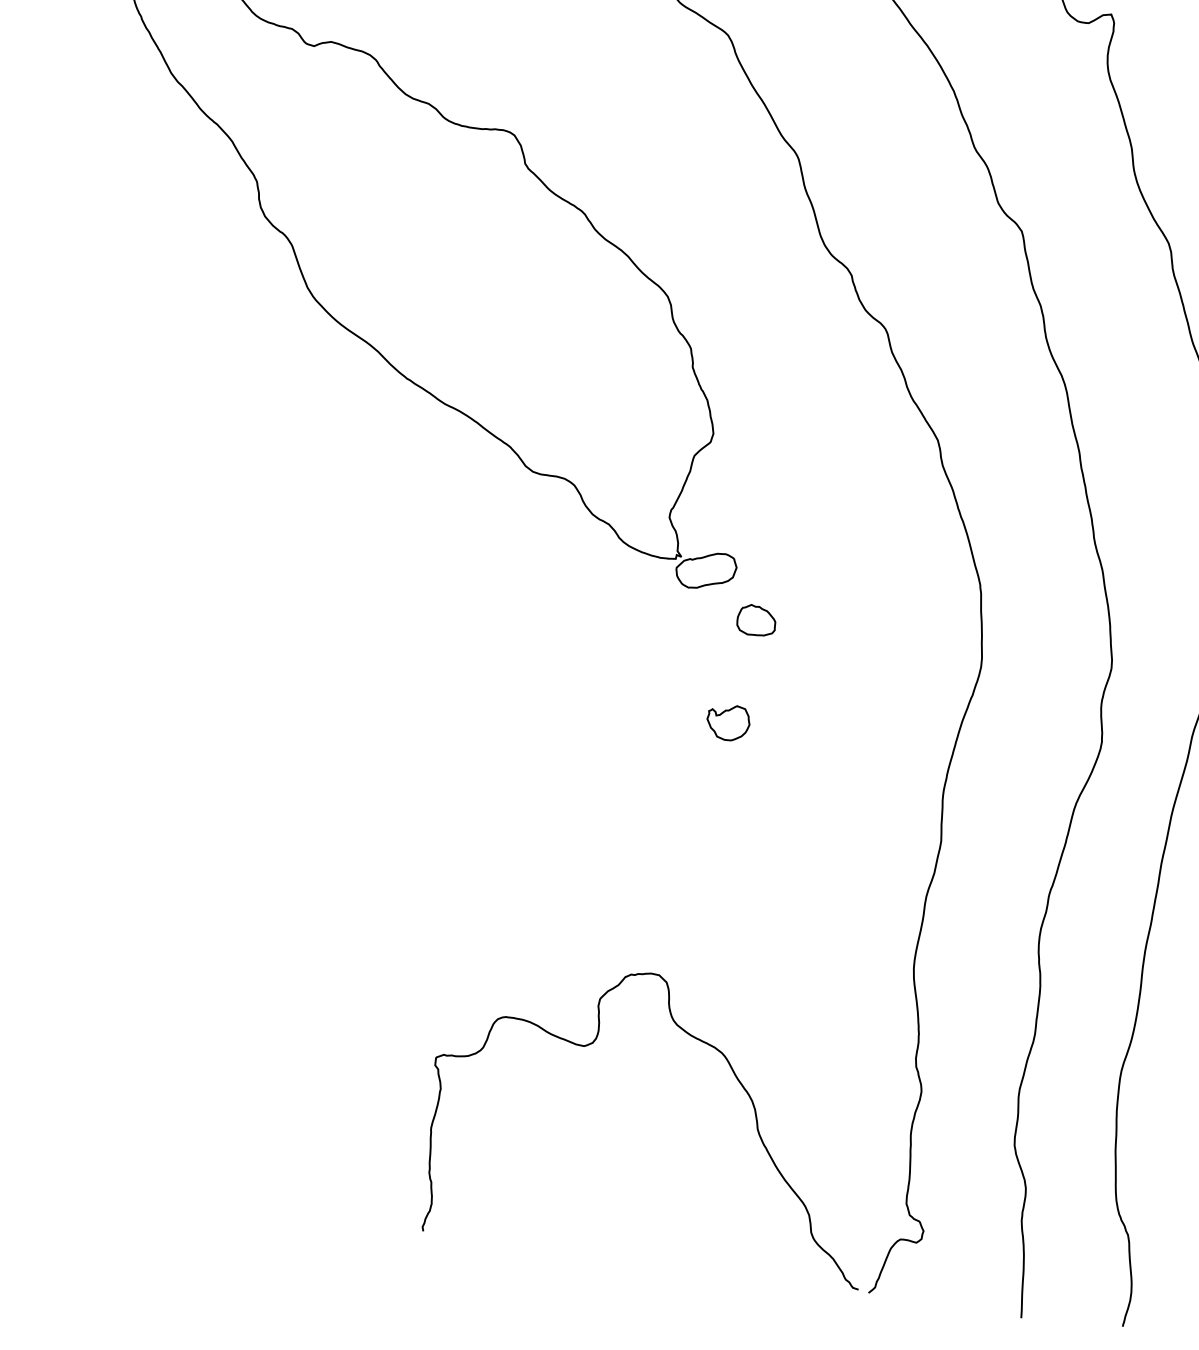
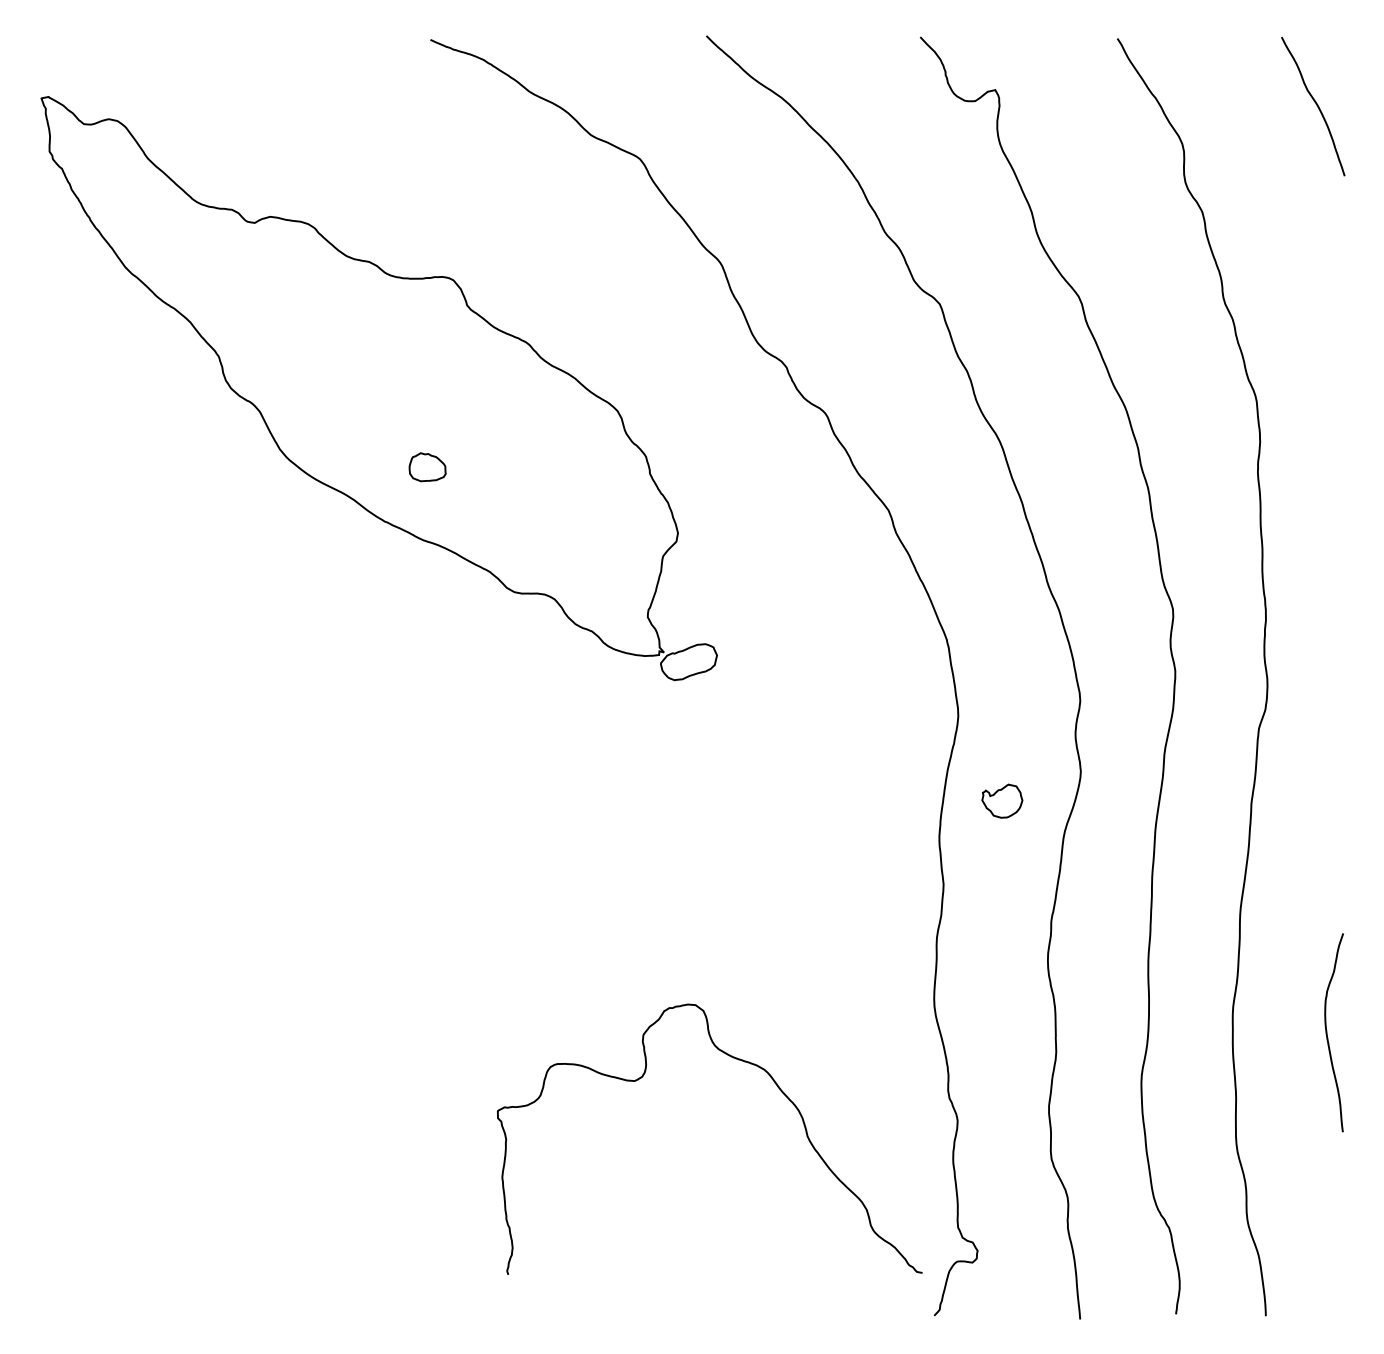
part: (756, 620) -> (427, 467), moved
part: (728, 721) -> (1002, 800), moved
curve: (693, 1038) -> (735, 1059), moved

